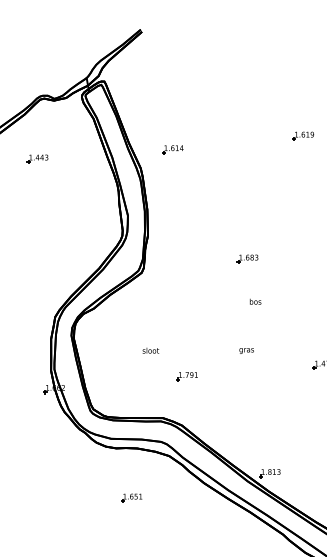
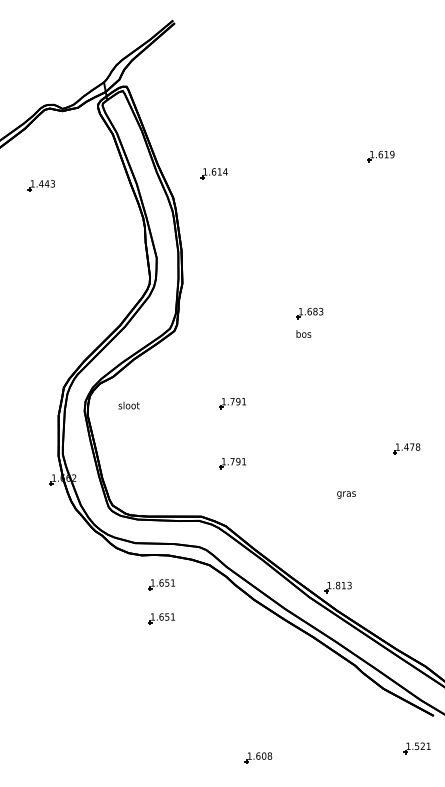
text: (255, 301) -> (303, 333), moved
part: (187, 329) -> (232, 403), added
text: (150, 350) -> (128, 405), moved
text: (246, 350) -> (346, 494), moved
part: (131, 471) -> (161, 584), added

